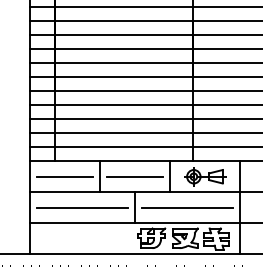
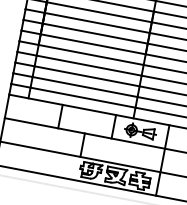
line: (65, 176) -> (34, 111), removed
line: (135, 176) -> (87, 121), removed
line: (82, 207) -> (42, 137), removed
line: (187, 207) -> (122, 152), removed

